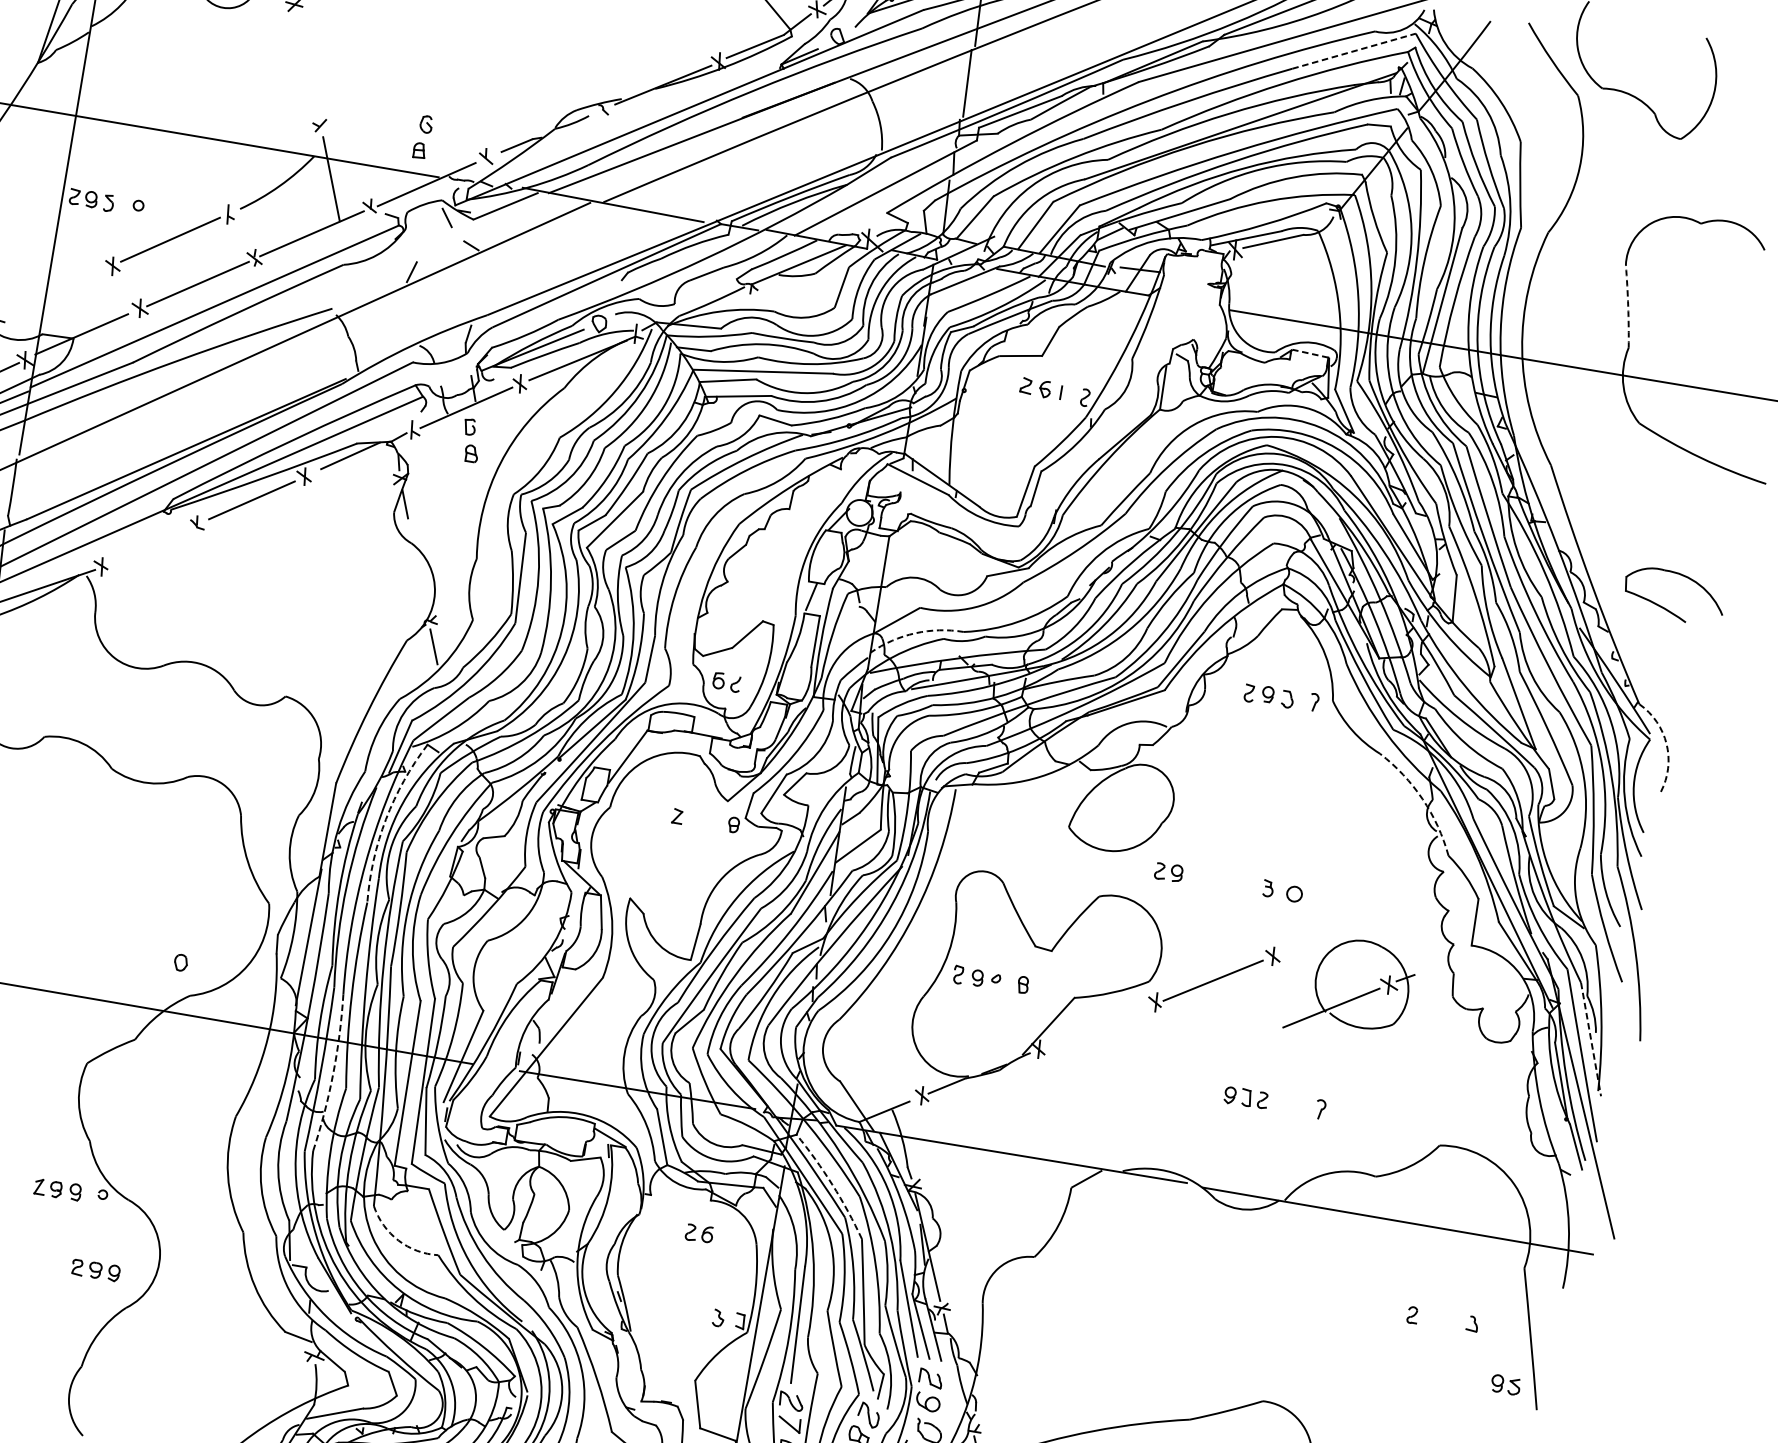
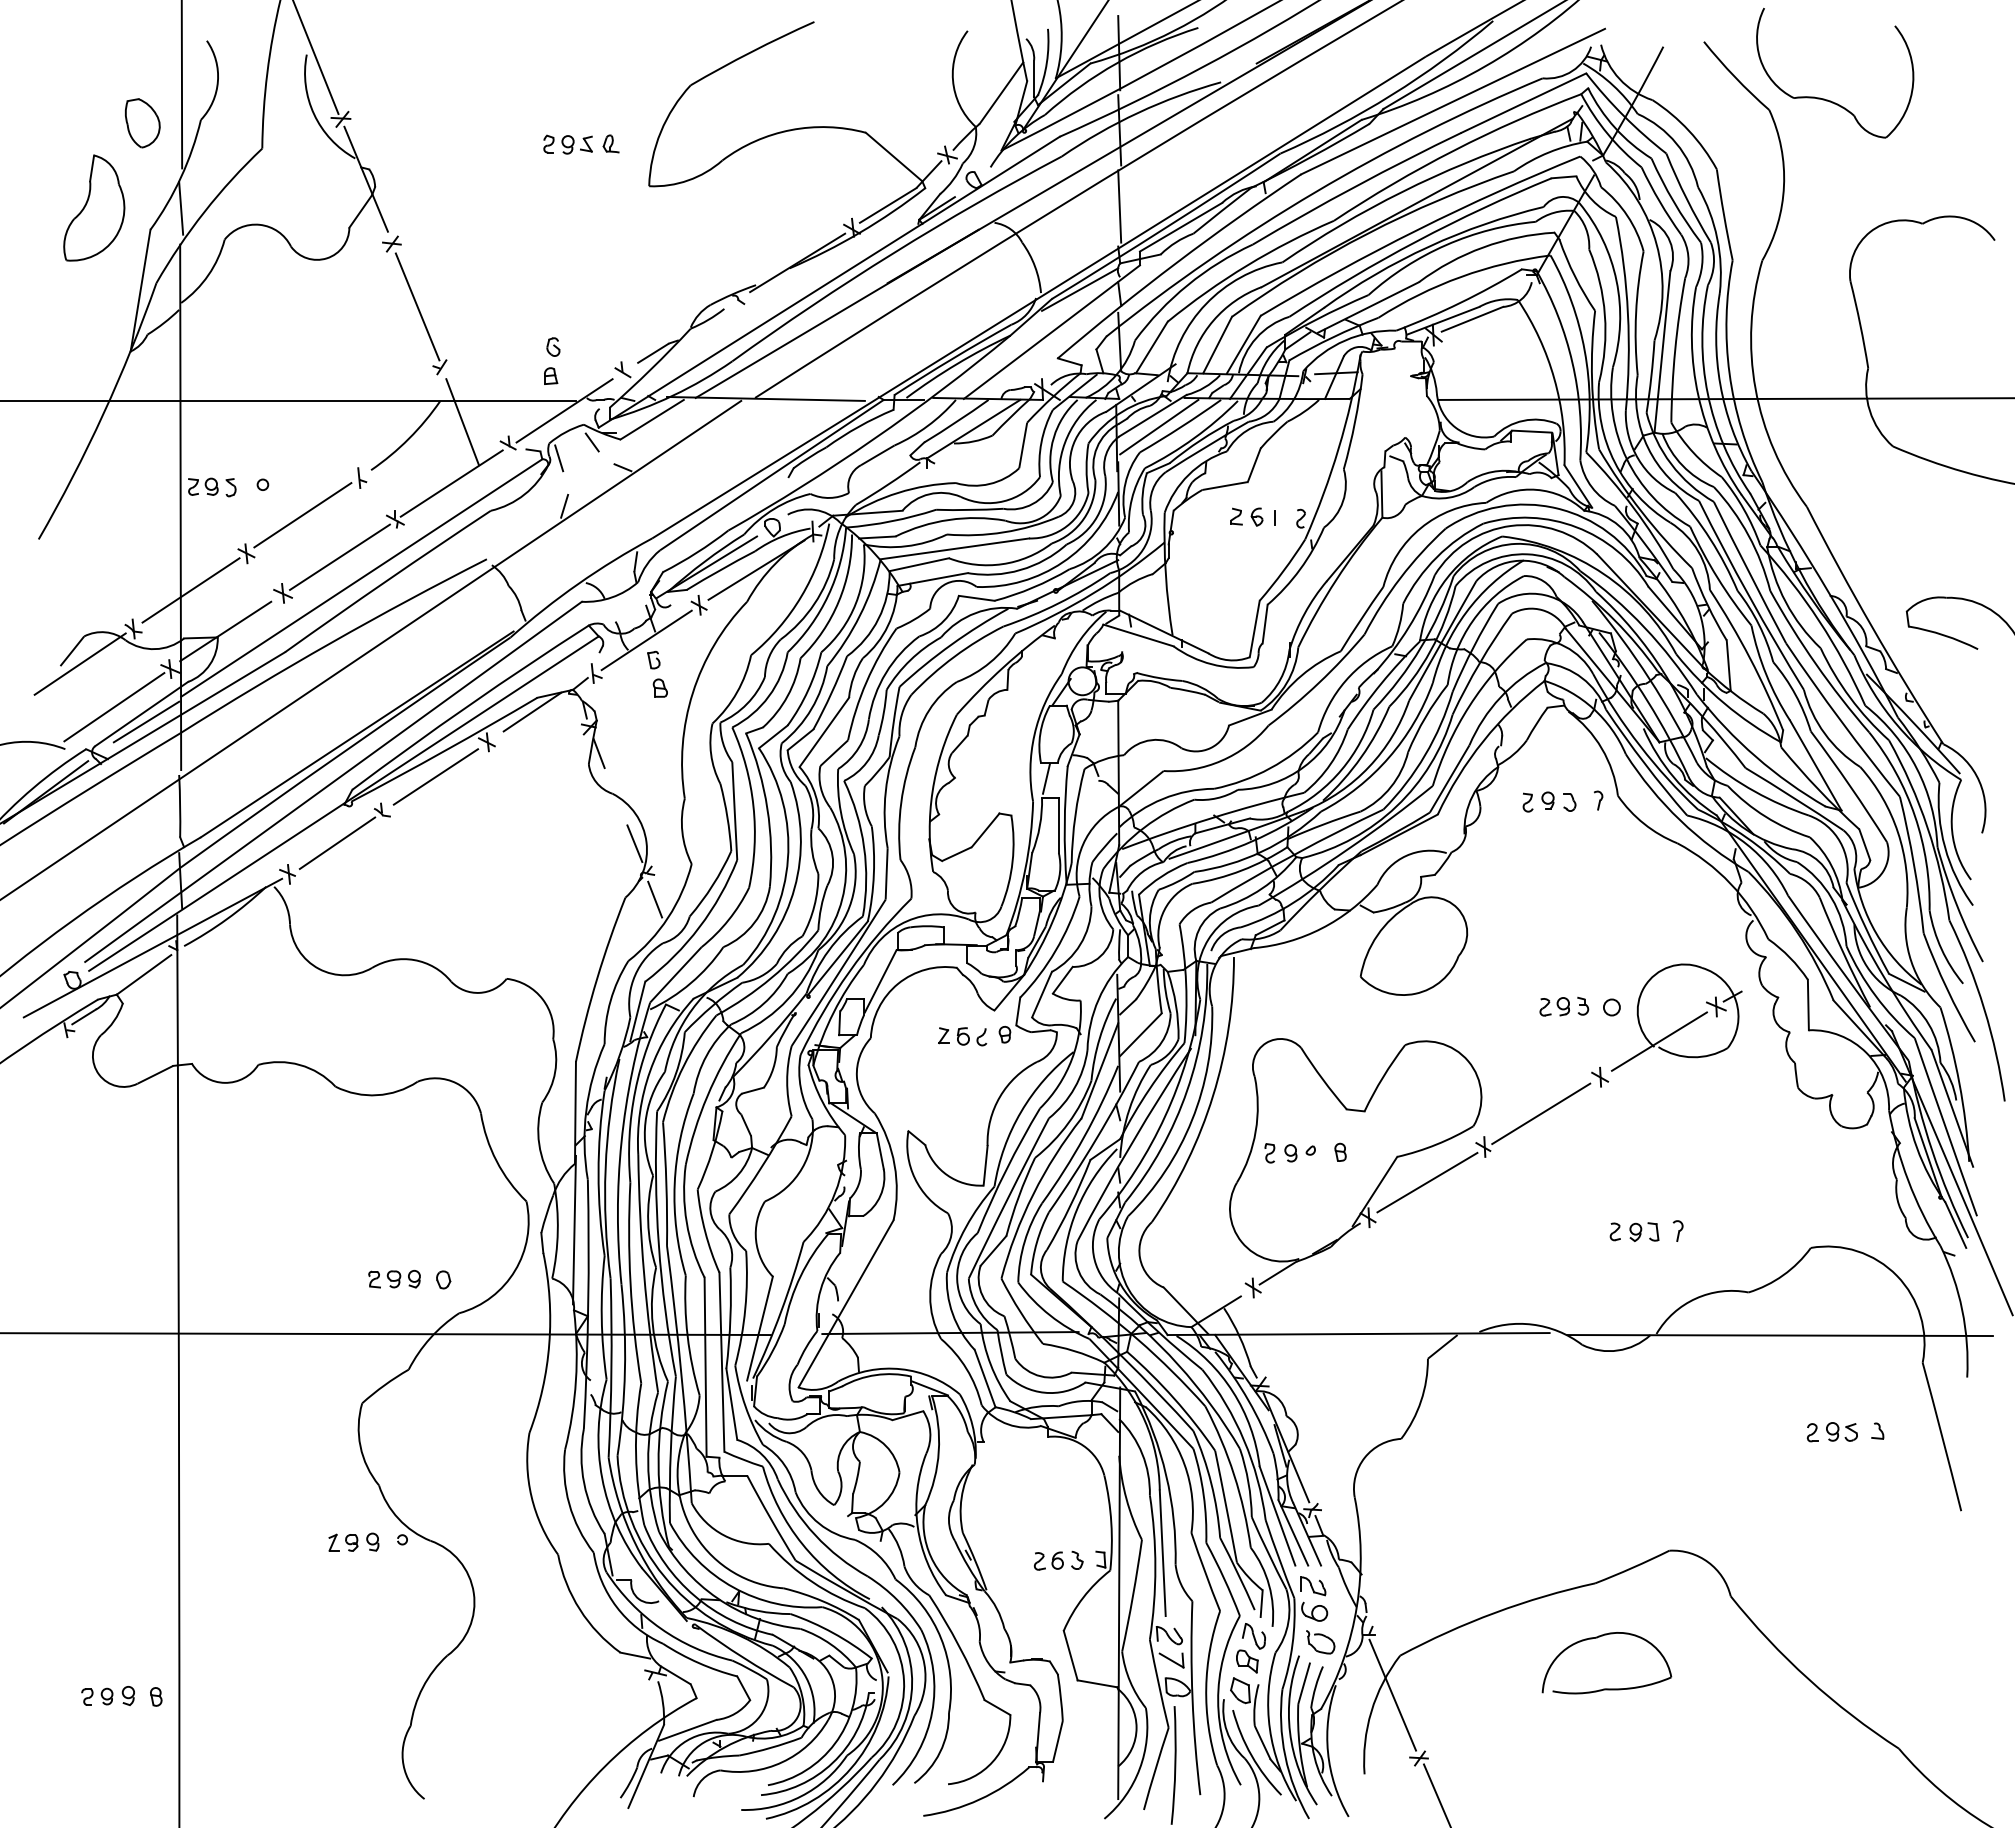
line: (1354, 50) -> (1524, 102), dashed -> solid
line: (308, 66) -> (417, 306), added
line: (918, 153) -> (1080, 289), added
line: (414, 227) -> (559, 458), added
line: (55, 291) -> (190, 590), added
line: (969, 291) -> (1159, 426), added
arc: (1628, 306) -> (1860, 324), dashed -> solid
line: (1310, 353) -> (1531, 431), dashed -> solid
line: (151, 545) -> (337, 842), added
line: (423, 592) -> (634, 843), added
arc: (914, 632) -> (1162, 798), dashed -> solid
part: (727, 682) -> (972, 1036), moved
arc: (1666, 743) -> (1979, 781), dashed -> solid
arc: (1422, 798) -> (1730, 883), dashed -> solid
arc: (386, 819) -> (635, 1091), dashed -> solid
part: (1168, 871) -> (1554, 1006), moved
part: (1355, 997) -> (1683, 1025), moved
line: (1098, 1026) -> (1427, 1182), added
line: (1591, 1039) -> (1952, 1108), dashed -> solid
arc: (332, 1073) -> (624, 1370), dashed -> solid
part: (1238, 1095) -> (1644, 1231), moved
arc: (832, 1184) -> (1174, 1398), dashed -> solid
part: (699, 1233) -> (1048, 1560), moved
arc: (398, 1240) -> (724, 1535), dashed -> solid
part: (95, 1270) -> (394, 1279), moved
part: (1505, 1384) -> (1841, 1431), moved

